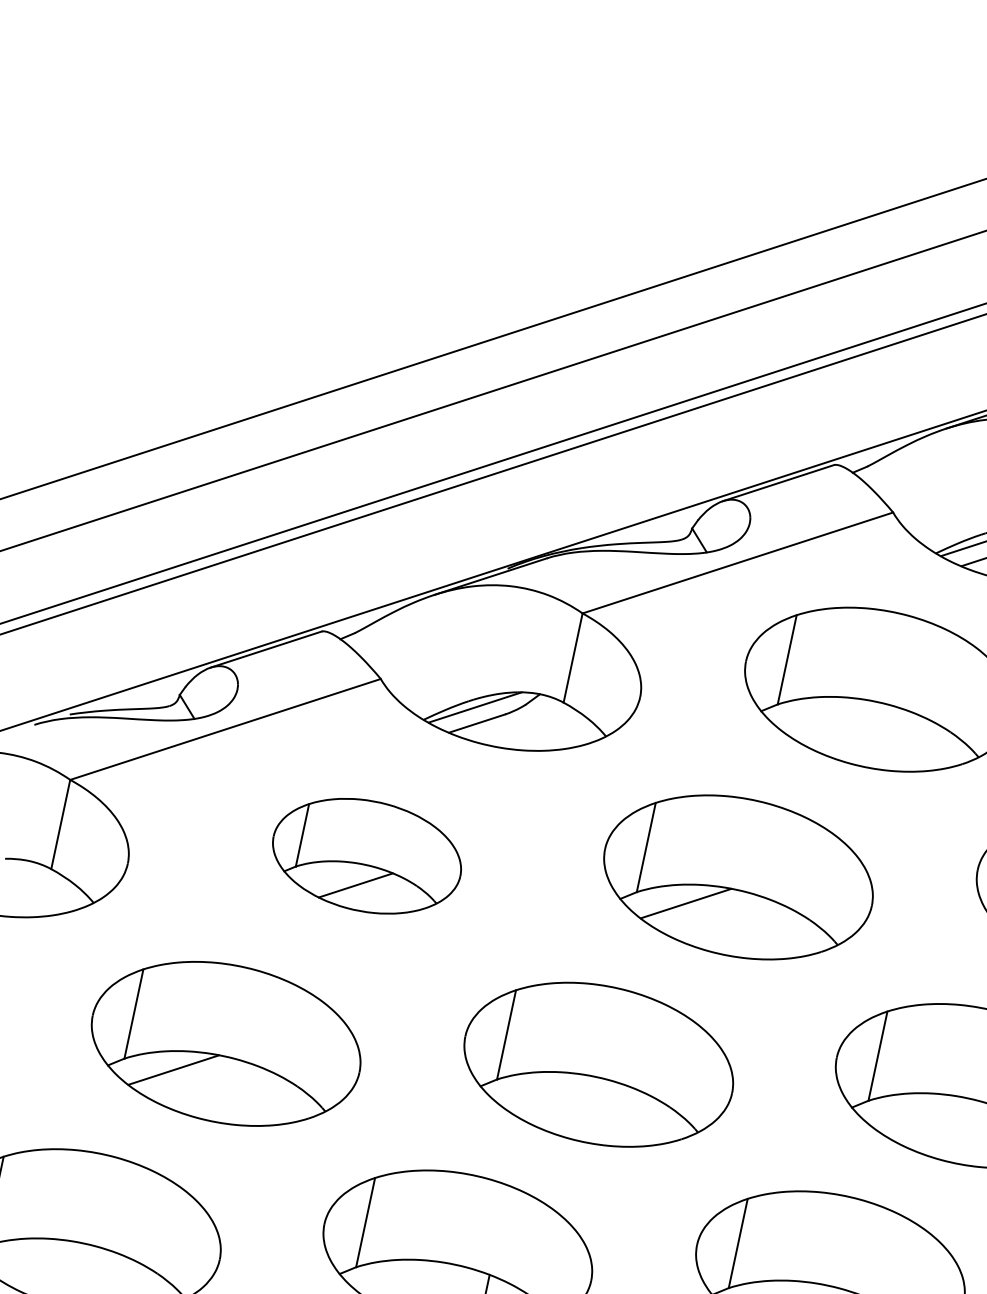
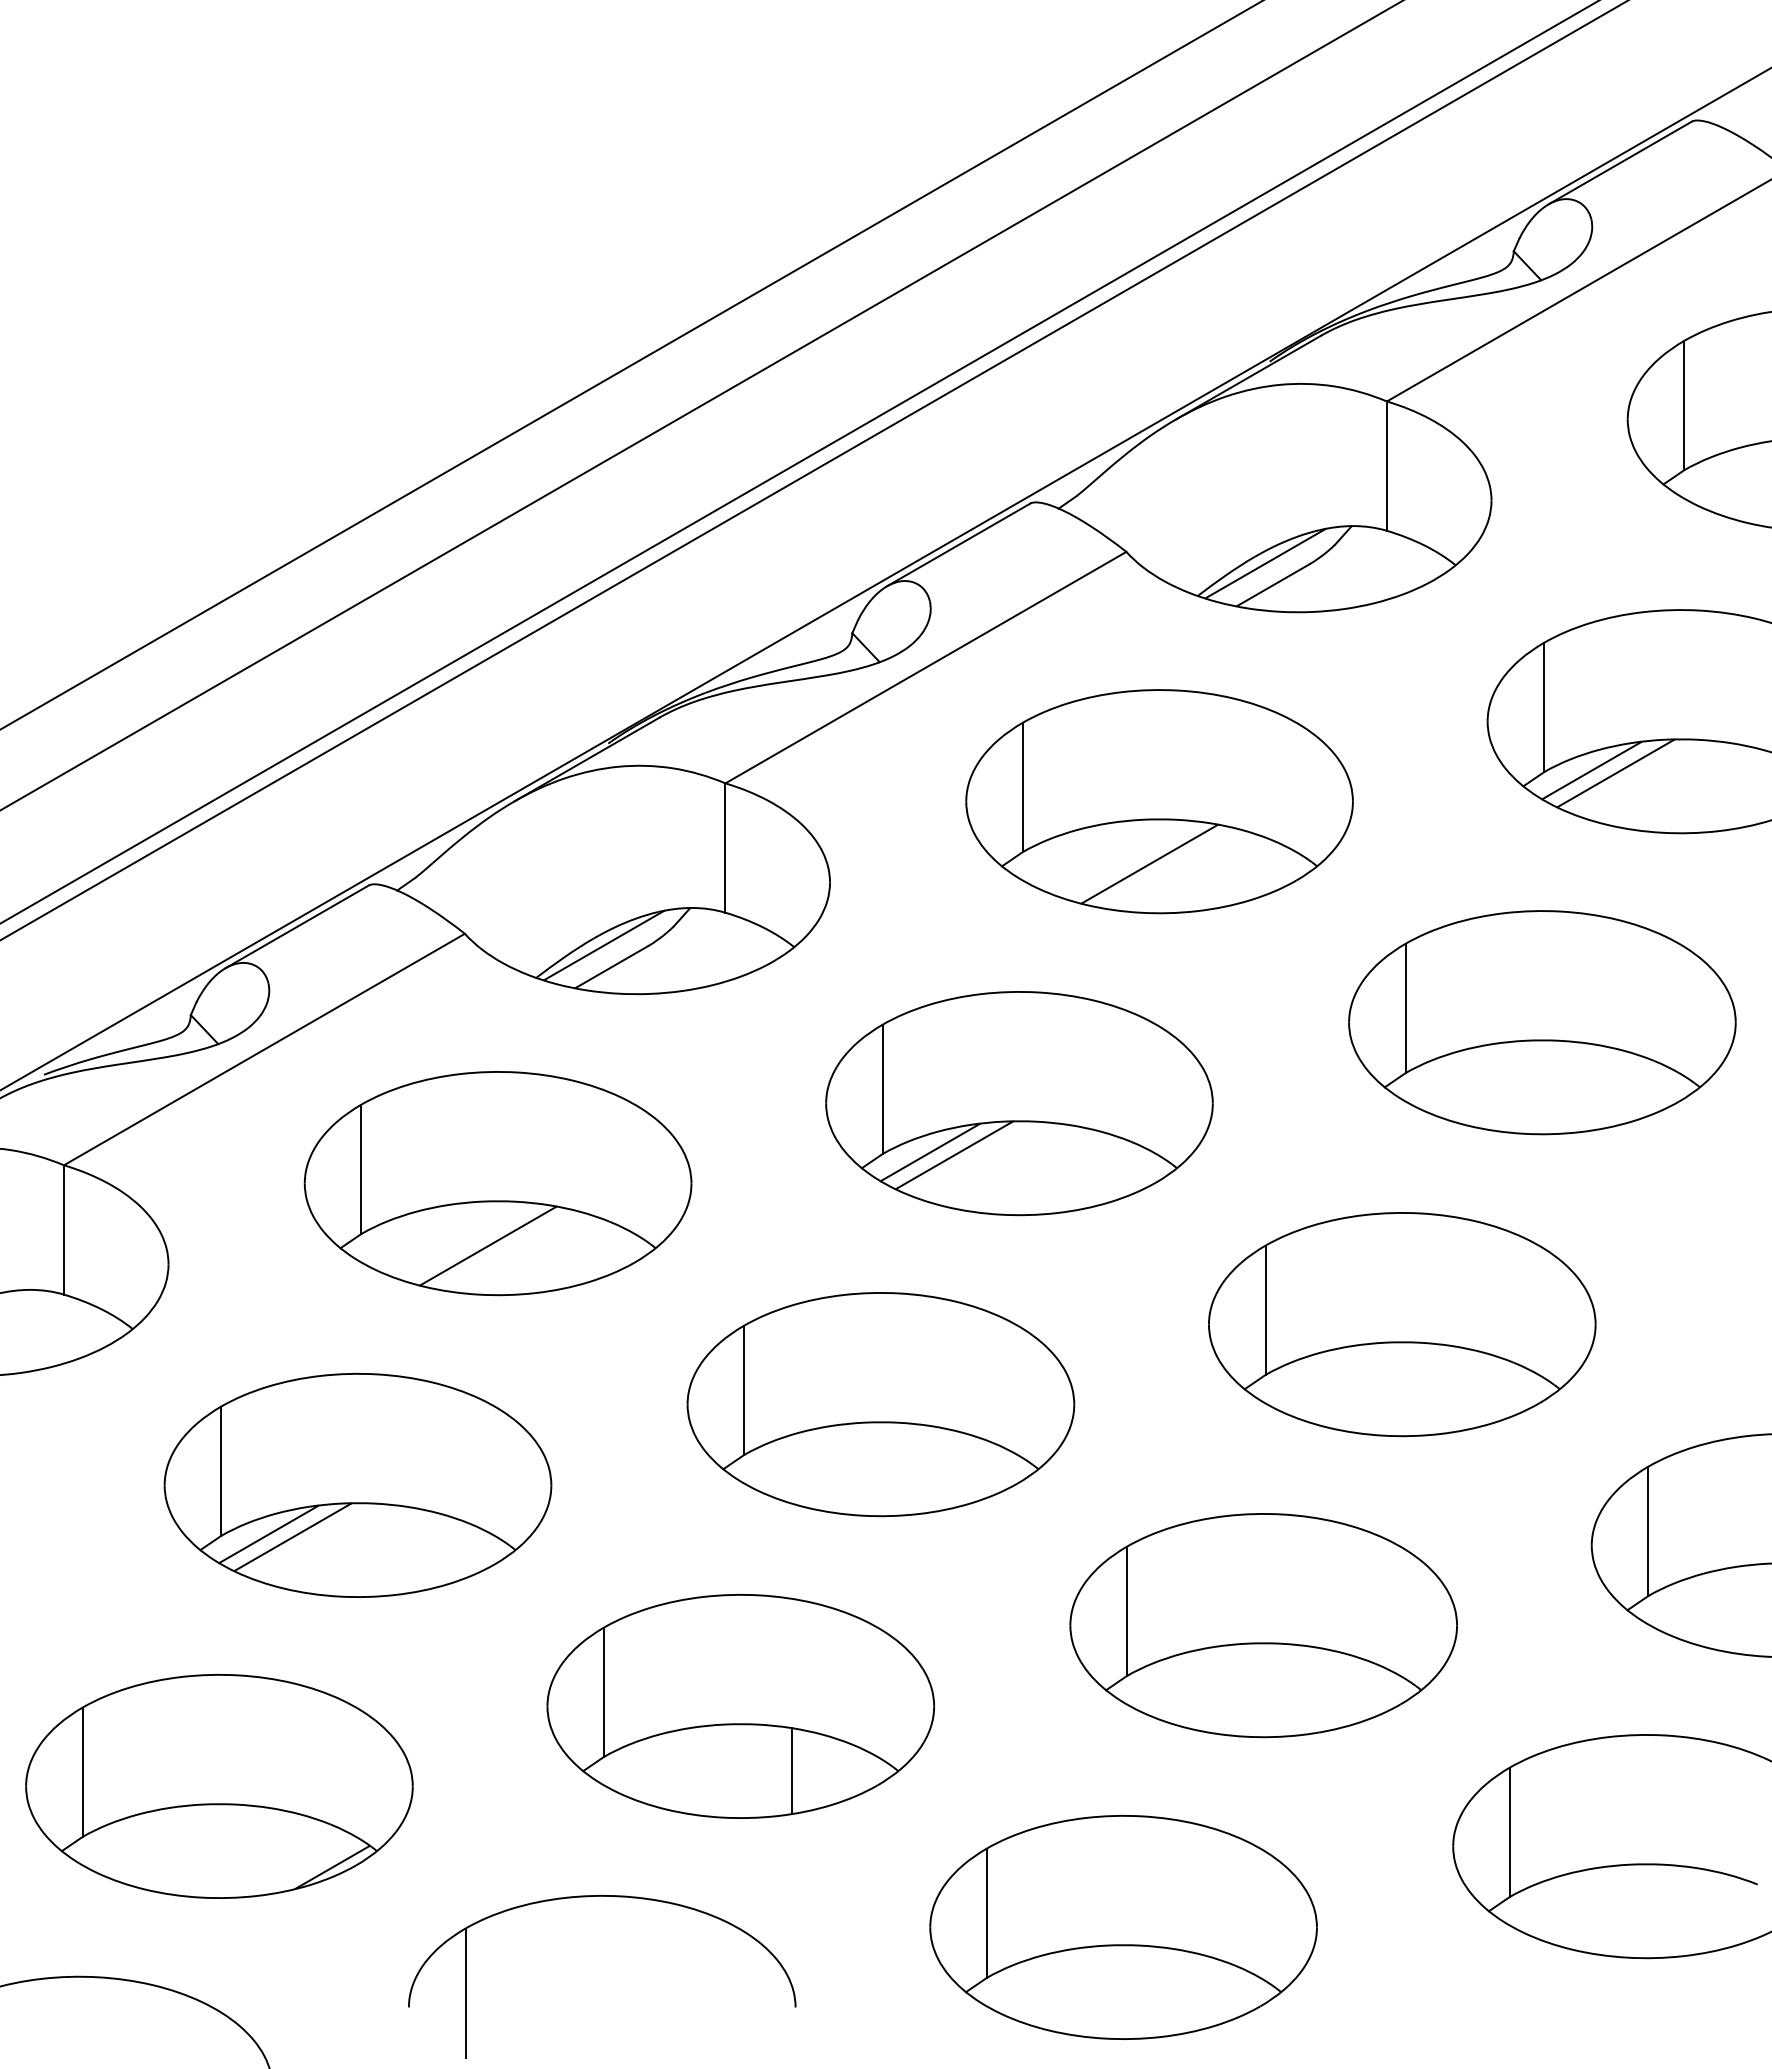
line: (863, 730) -> (1149, 863), added
part: (366, 856) -> (497, 1183), size x1.43
line: (669, 898) -> (929, 1152), added
line: (157, 1064) -> (268, 1534), added

